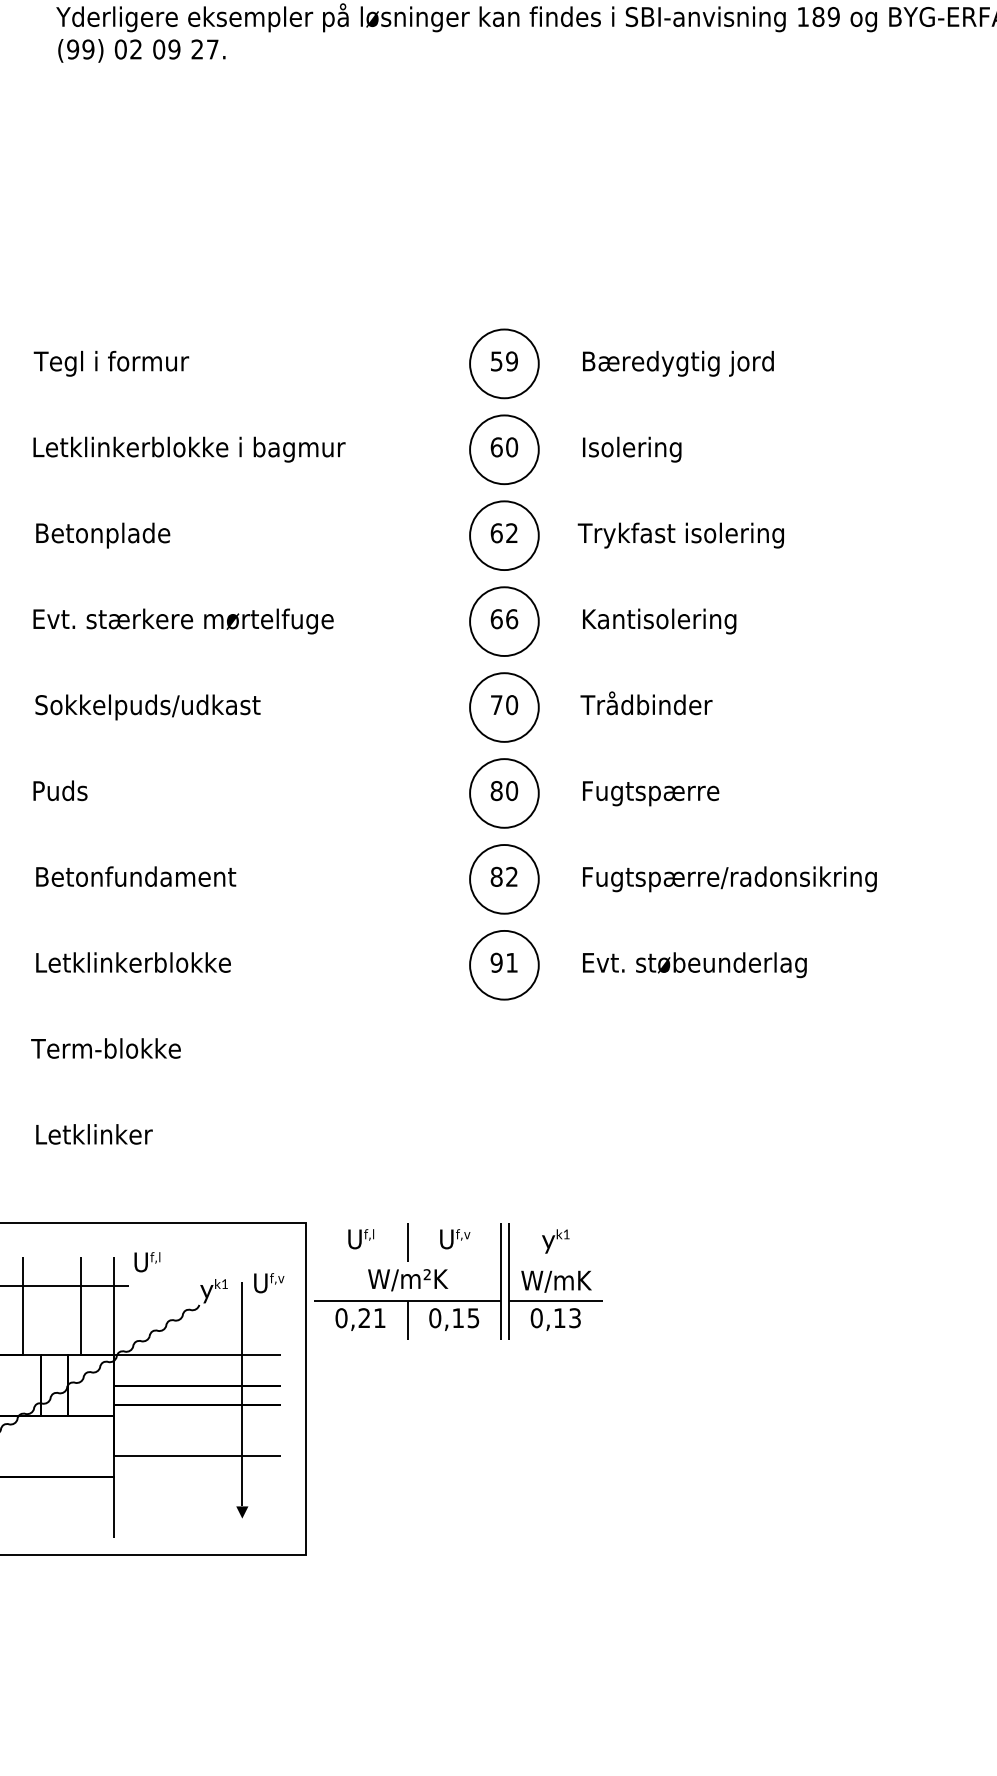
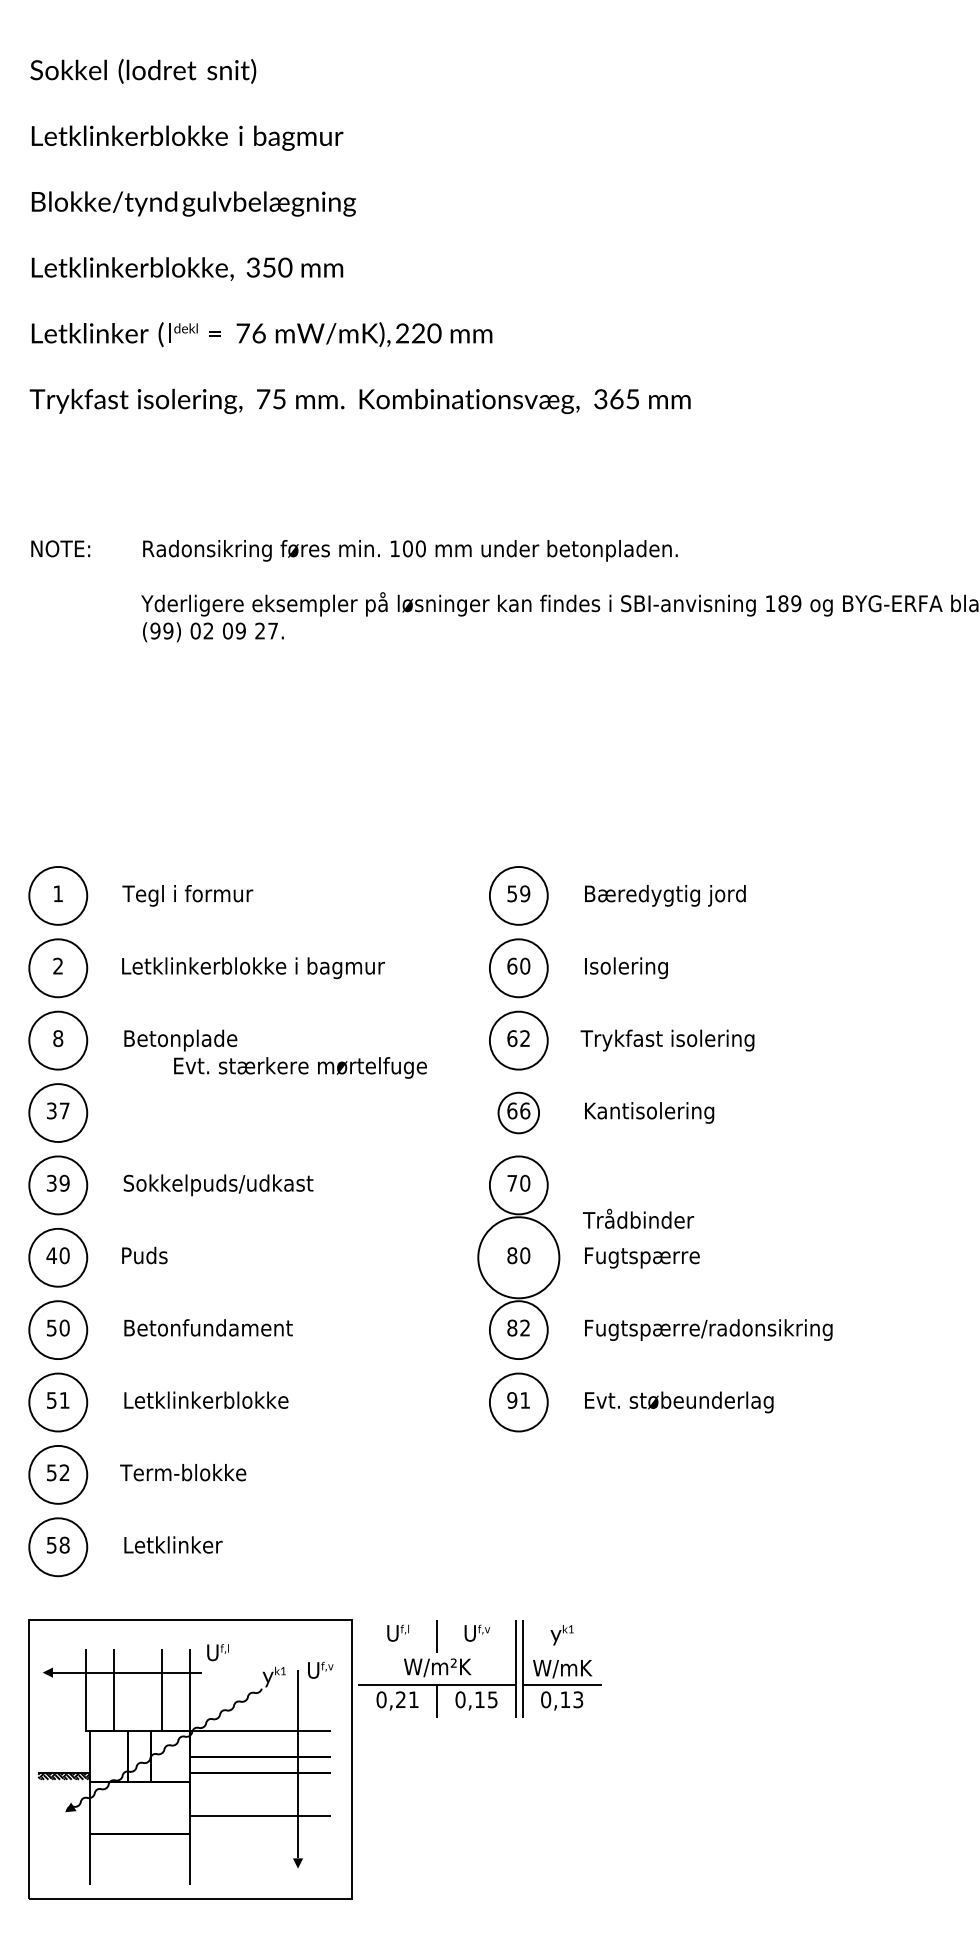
text: (183, 620) -> (300, 1067), moved
circle: (504, 620) -> (518, 1112), size x0.7
text: (646, 702) -> (638, 1218), moved
circle: (504, 793) -> (518, 1257), size x1.4

